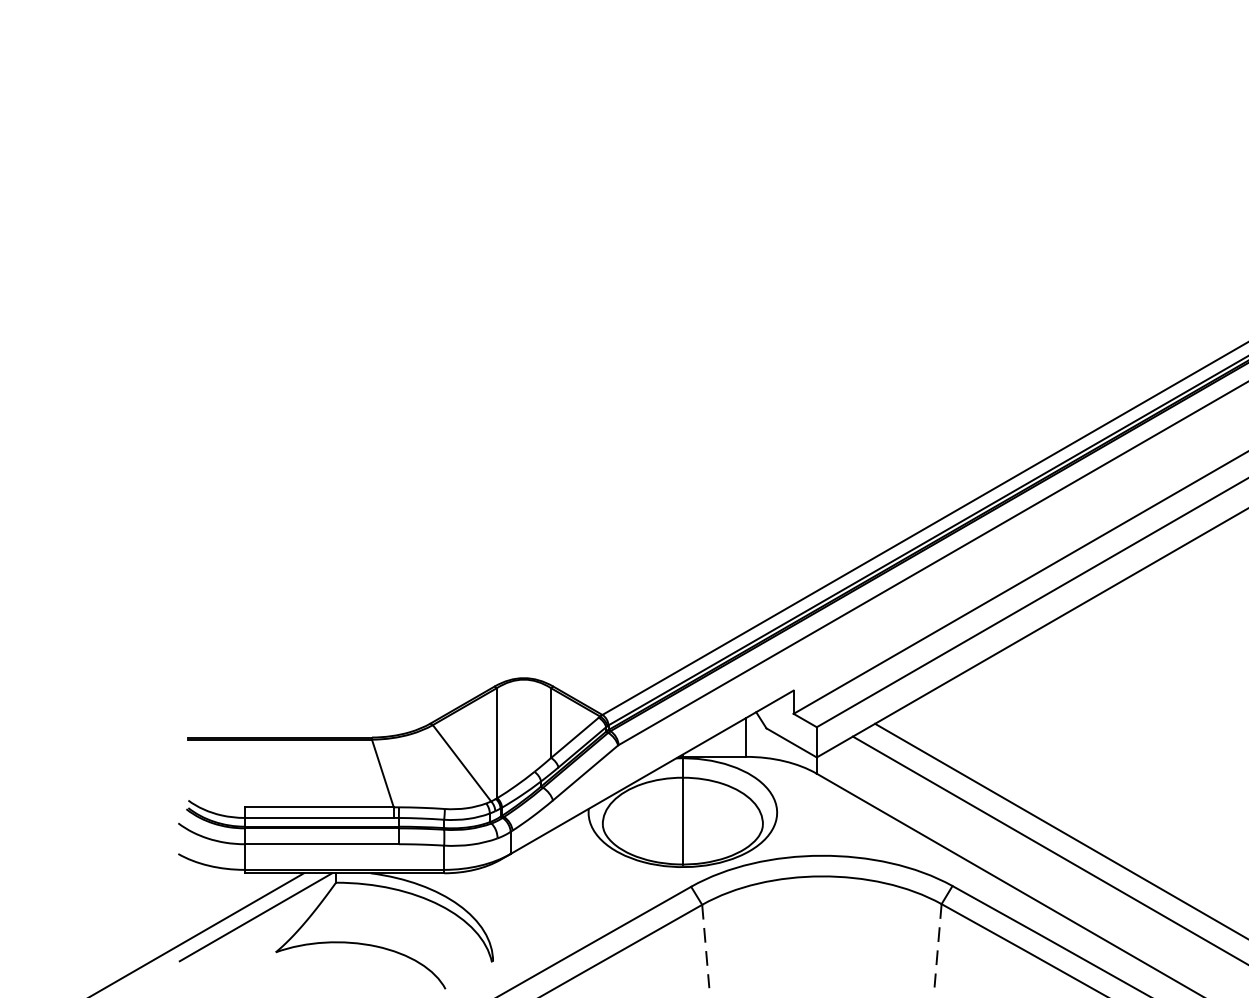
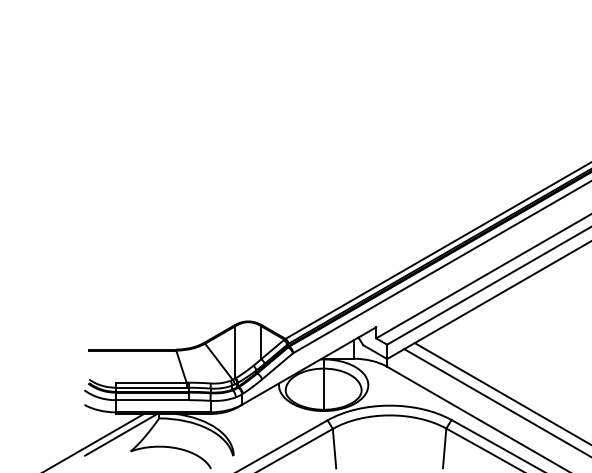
line: (705, 946) -> (334, 448), dashed -> solid
line: (937, 946) -> (444, 448), dashed -> solid

